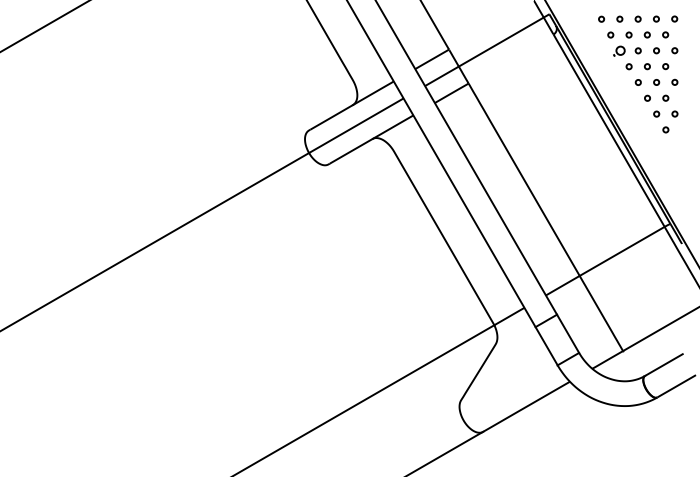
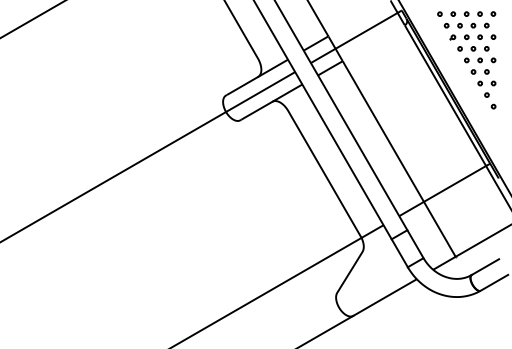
part: (618, 50) -> (452, 37), size x0.62
circle: (674, 145) -> (493, 106), added

